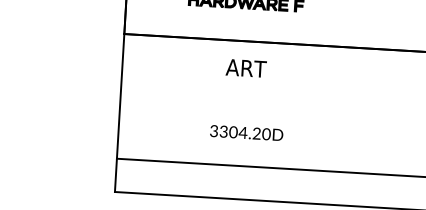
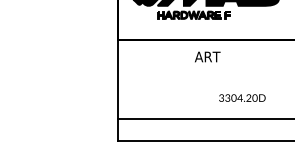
text: (246, 67) -> (207, 56), moved
text: (246, 132) -> (242, 97), moved

